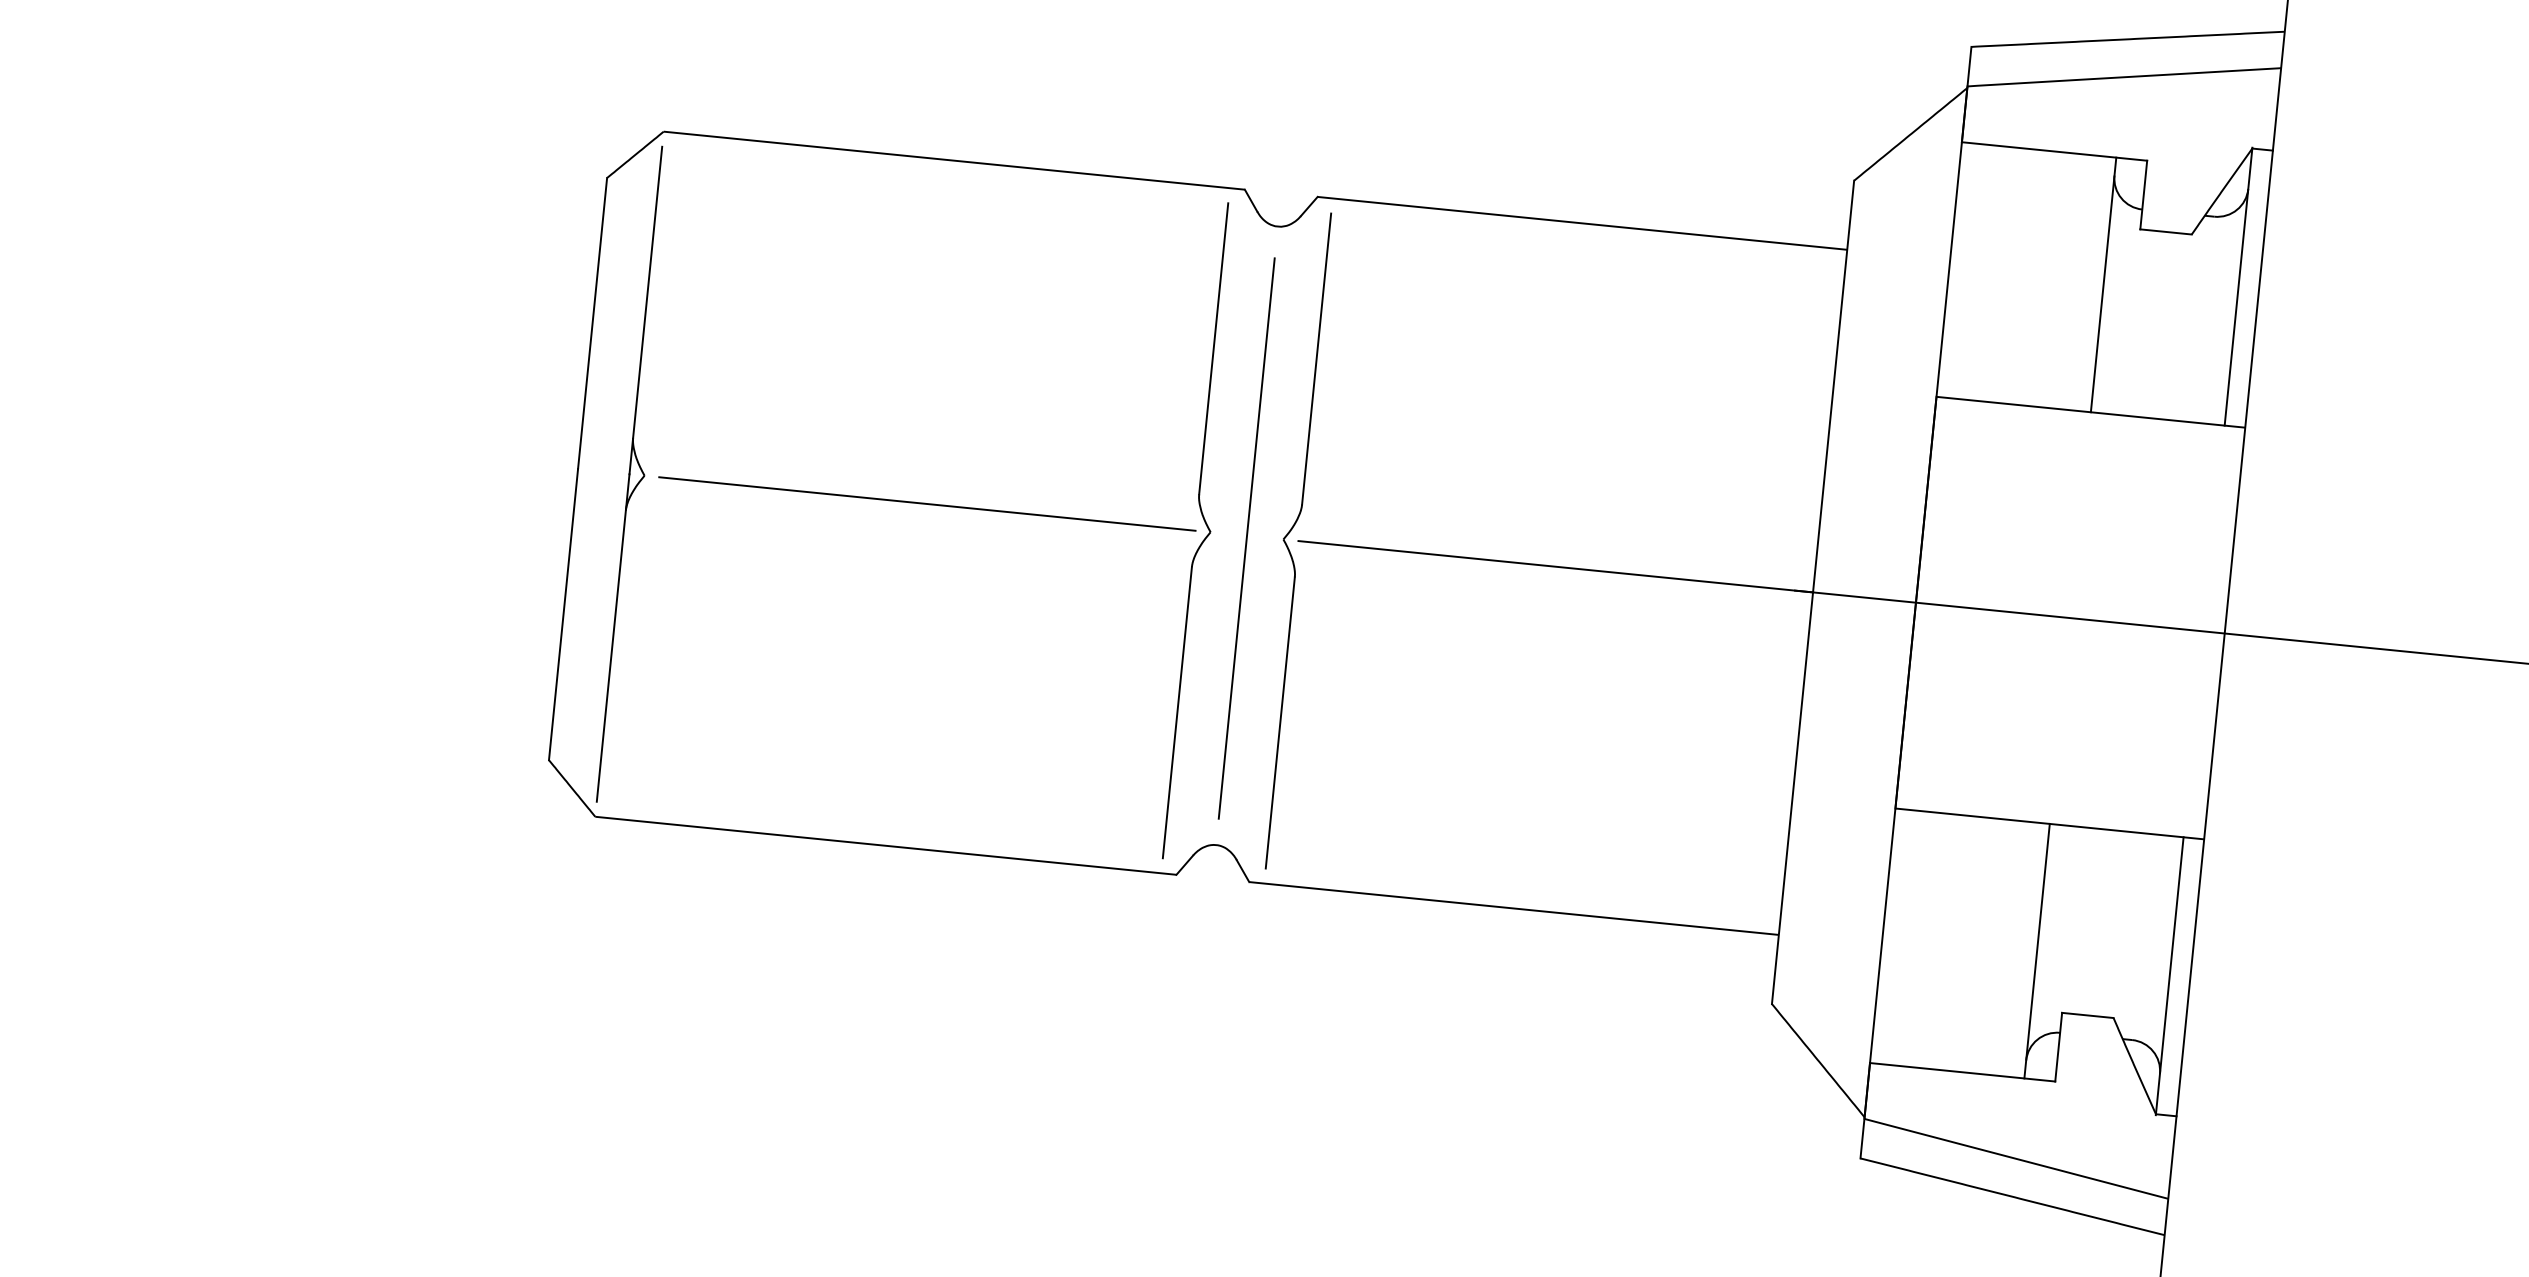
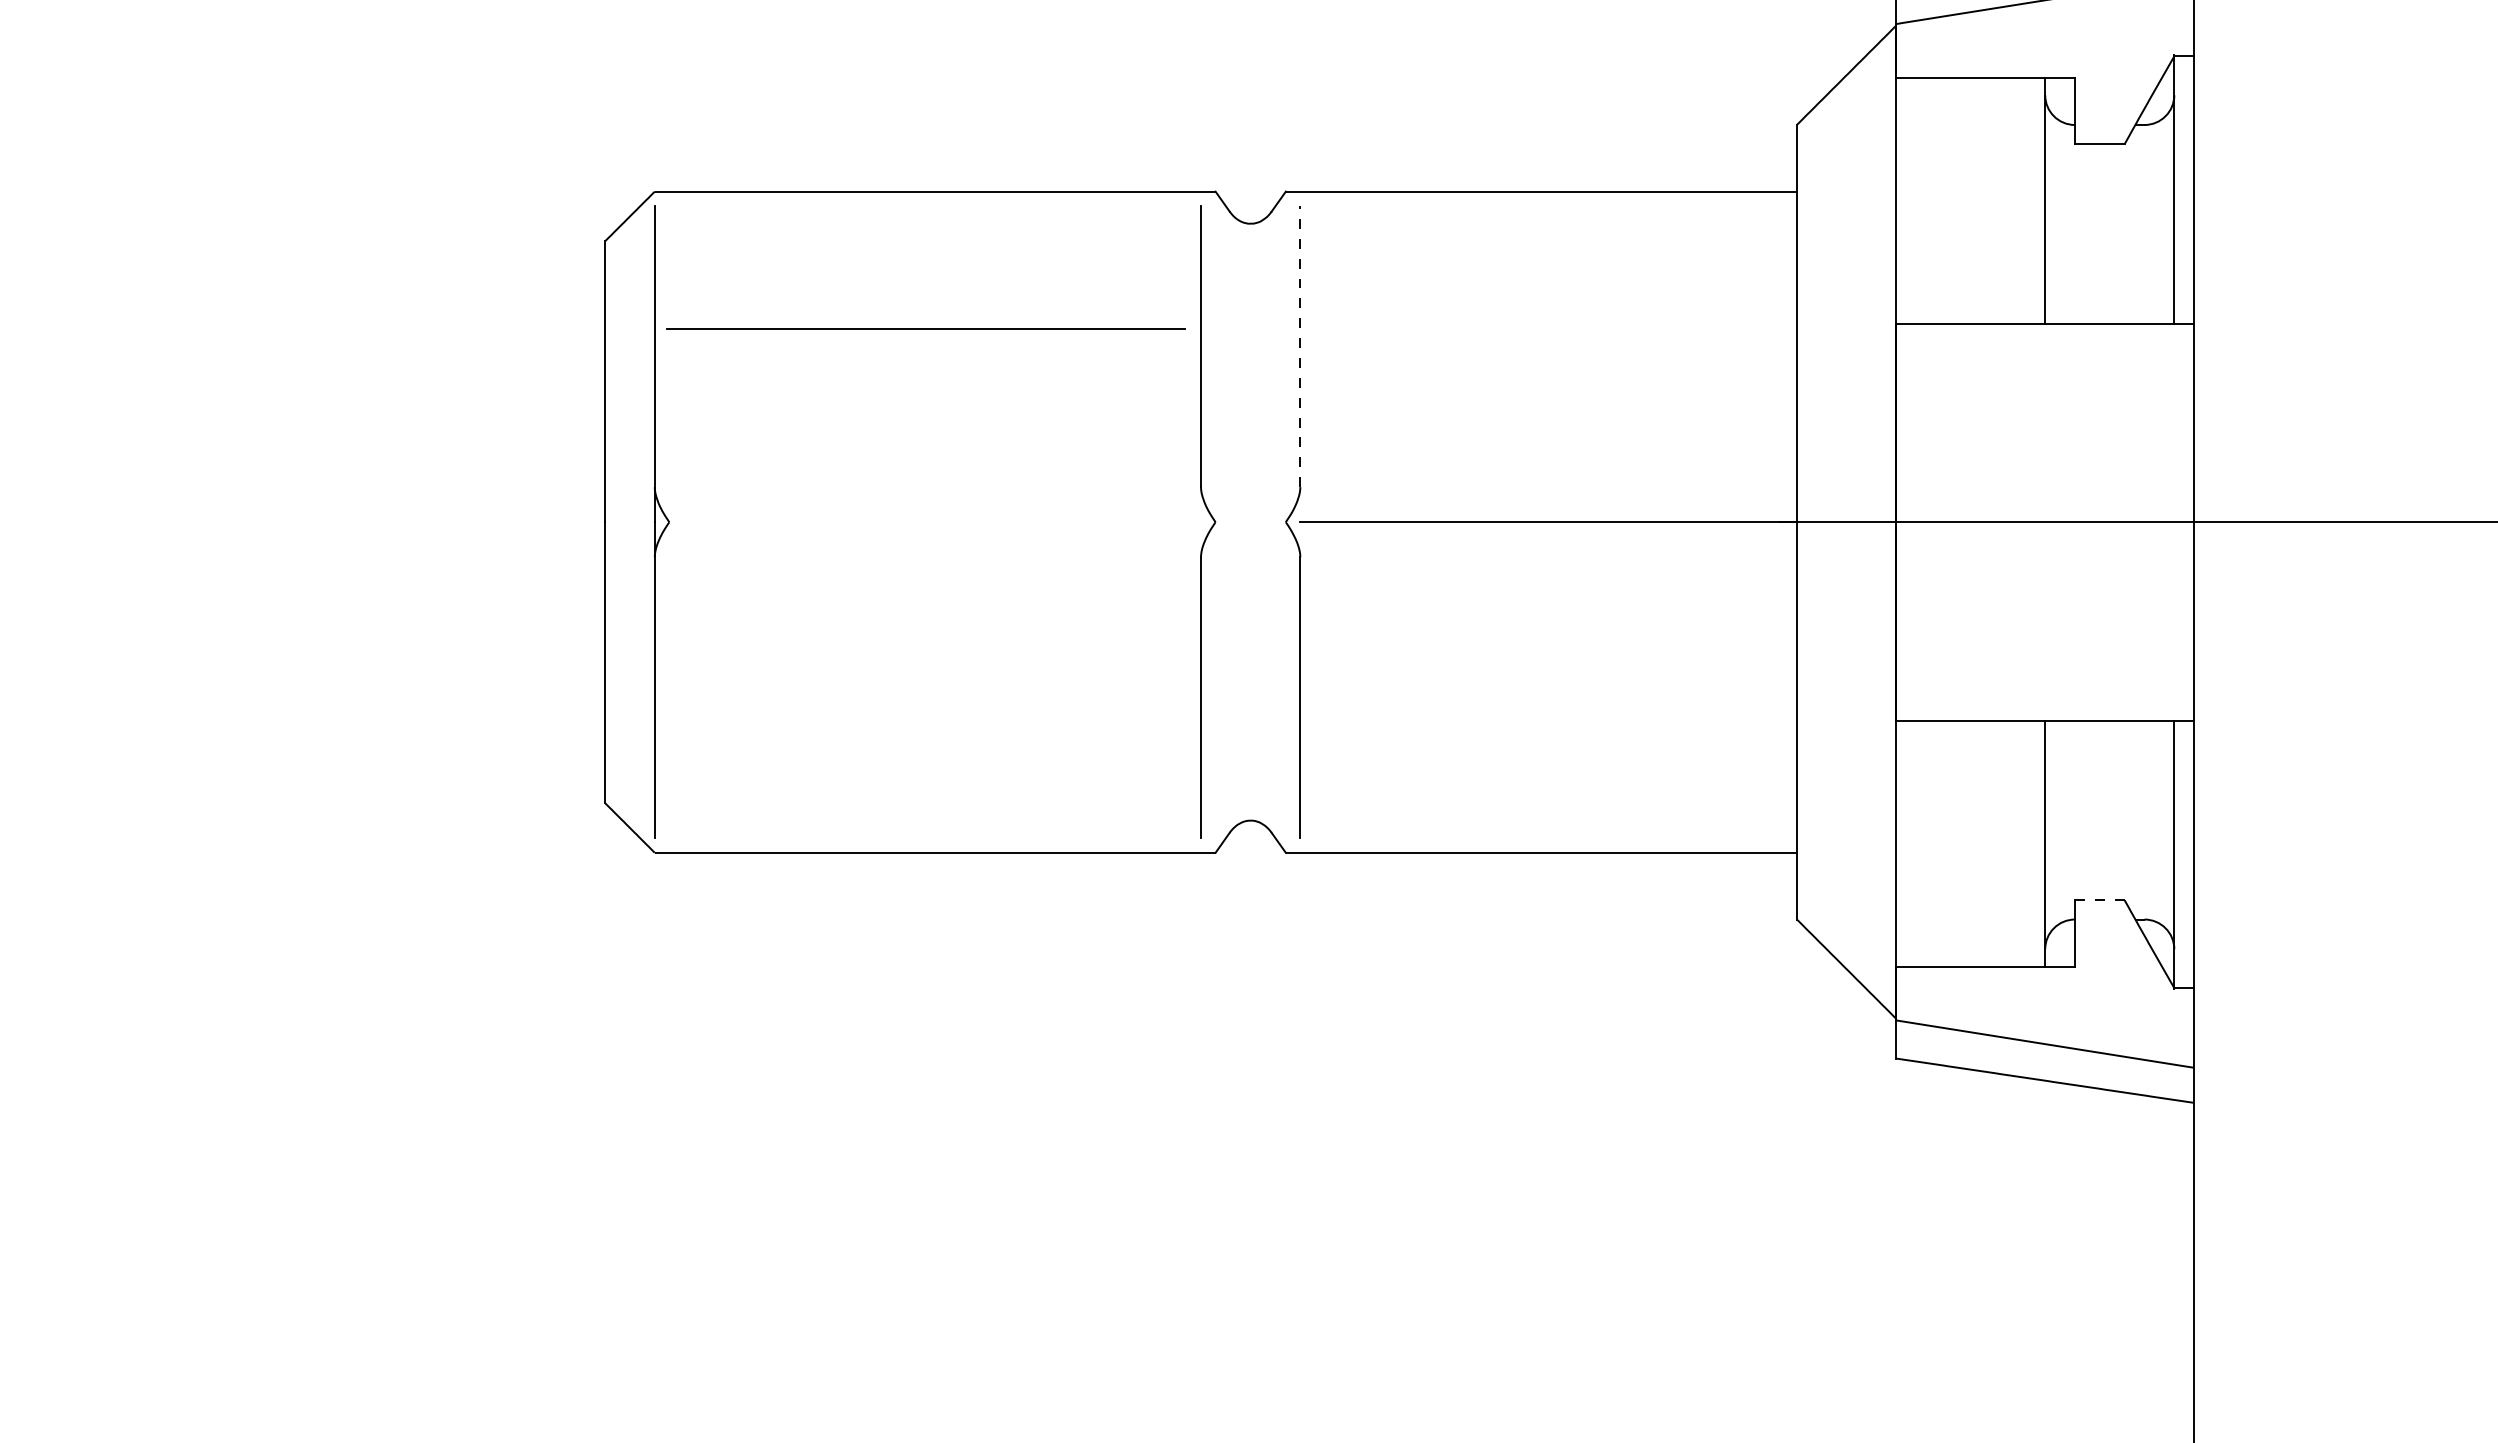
line: (1316, 358) -> (1300, 346), solid -> dashed
line: (926, 503) -> (925, 328), moved
line: (1246, 538) -> (1250, 524), removed
line: (2087, 1015) -> (2099, 900), solid -> dashed

